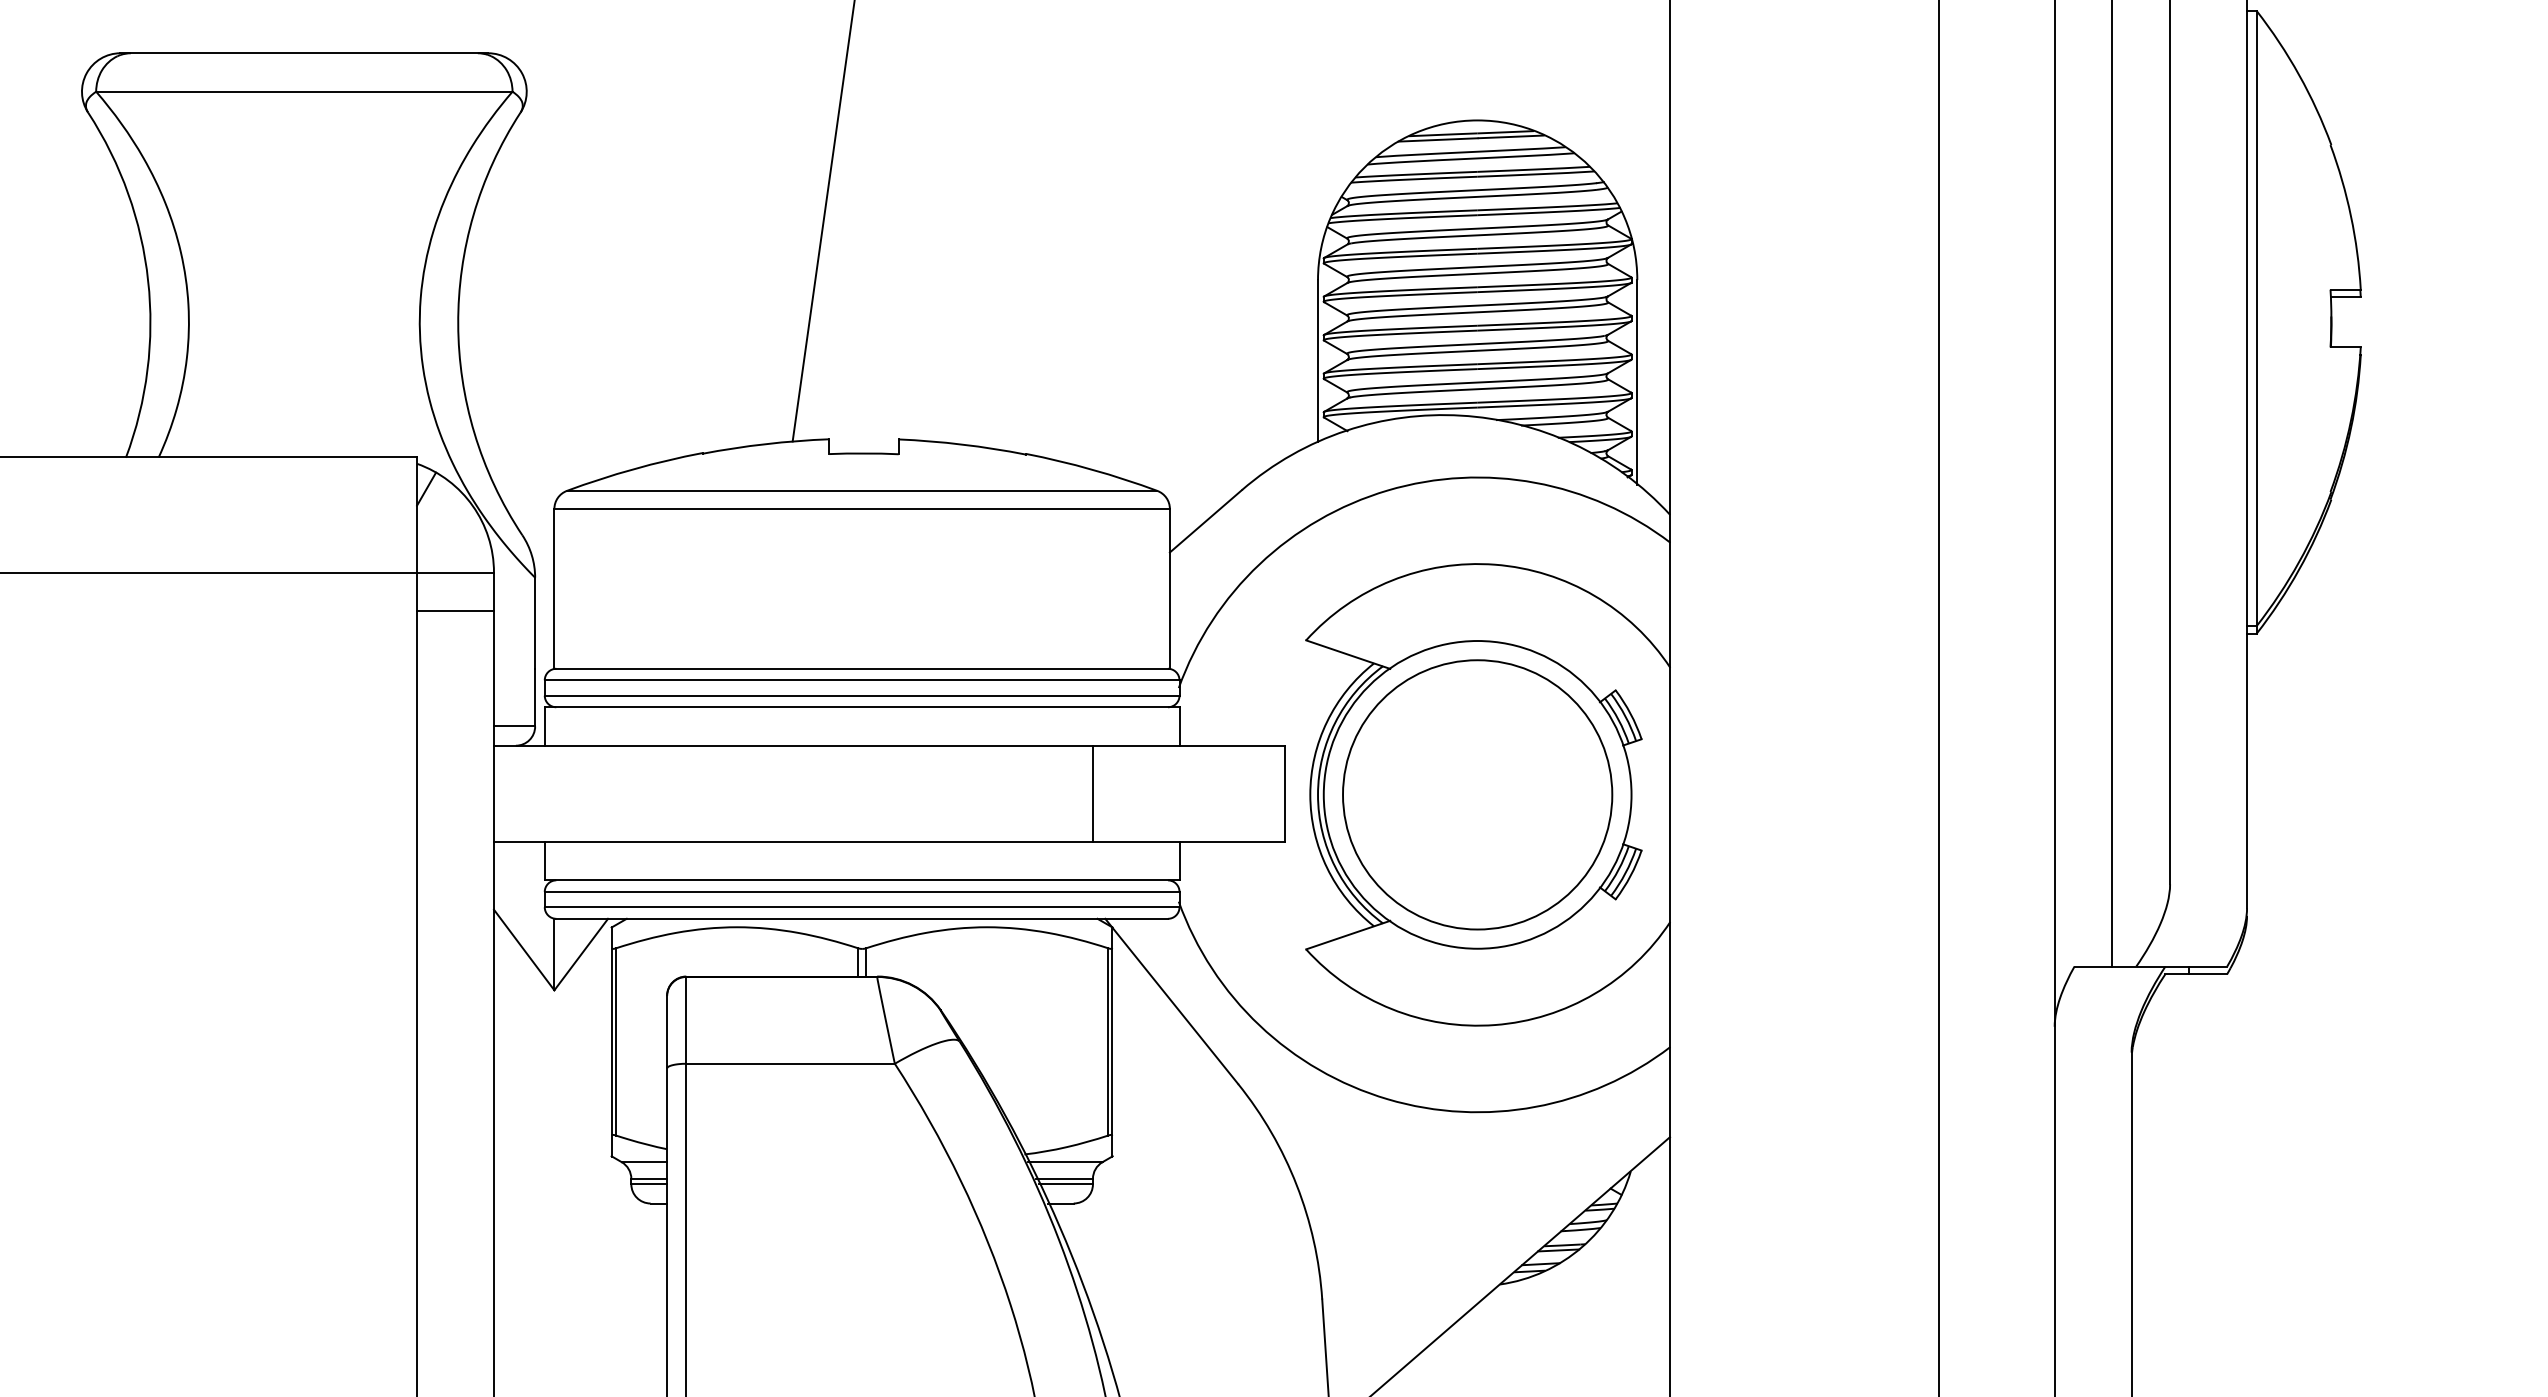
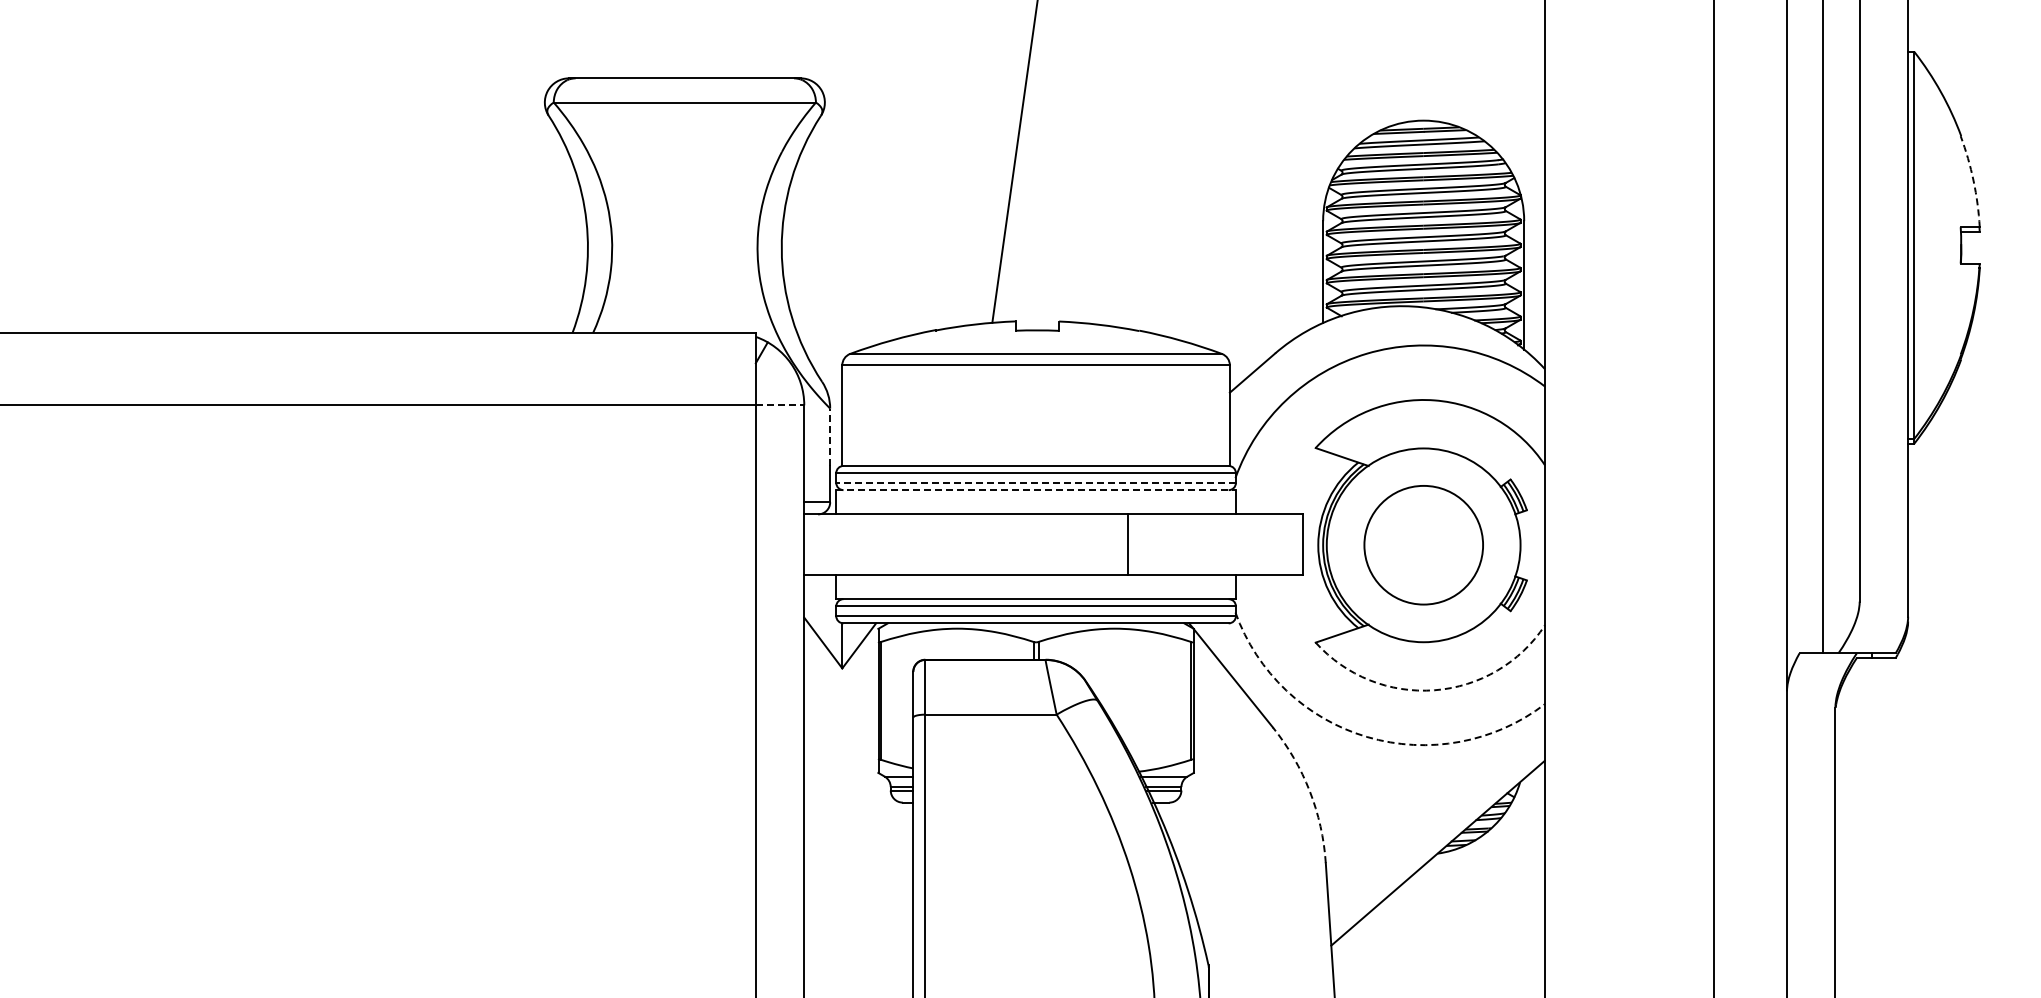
arc: (2350, 215) -> (1973, 180), solid -> dashed
line: (456, 572) -> (780, 405), solid -> dashed
line: (454, 610) -> (779, 429), removed
line: (535, 623) -> (830, 437), solid -> dashed
line: (862, 695) -> (1036, 482), solid -> dashed
line: (862, 707) -> (1036, 490), solid -> dashed
line: (1093, 793) -> (1128, 544), moved
circle: (1477, 793) -> (1423, 544), size x0.7
arc: (1494, 1025) -> (1434, 690), solid -> dashed
arc: (1388, 1098) -> (1367, 736), solid -> dashed
arc: (1296, 1185) -> (1309, 791), solid -> dashed

